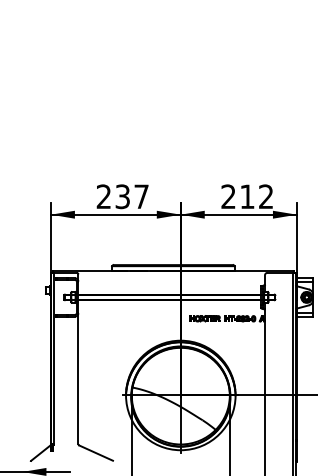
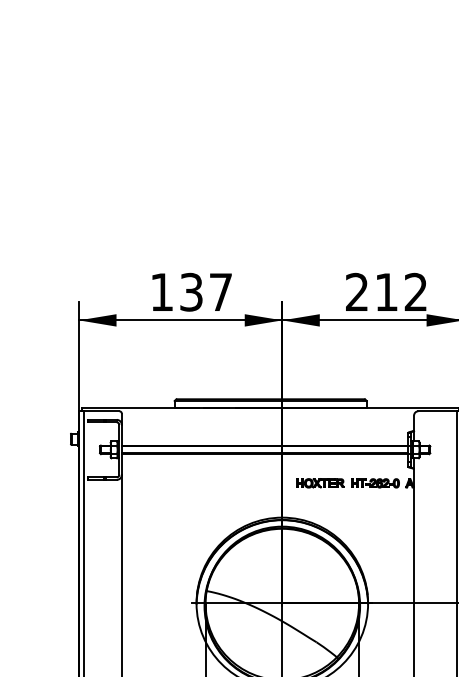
text: (103, 196) -> (161, 291), 237 -> 137

